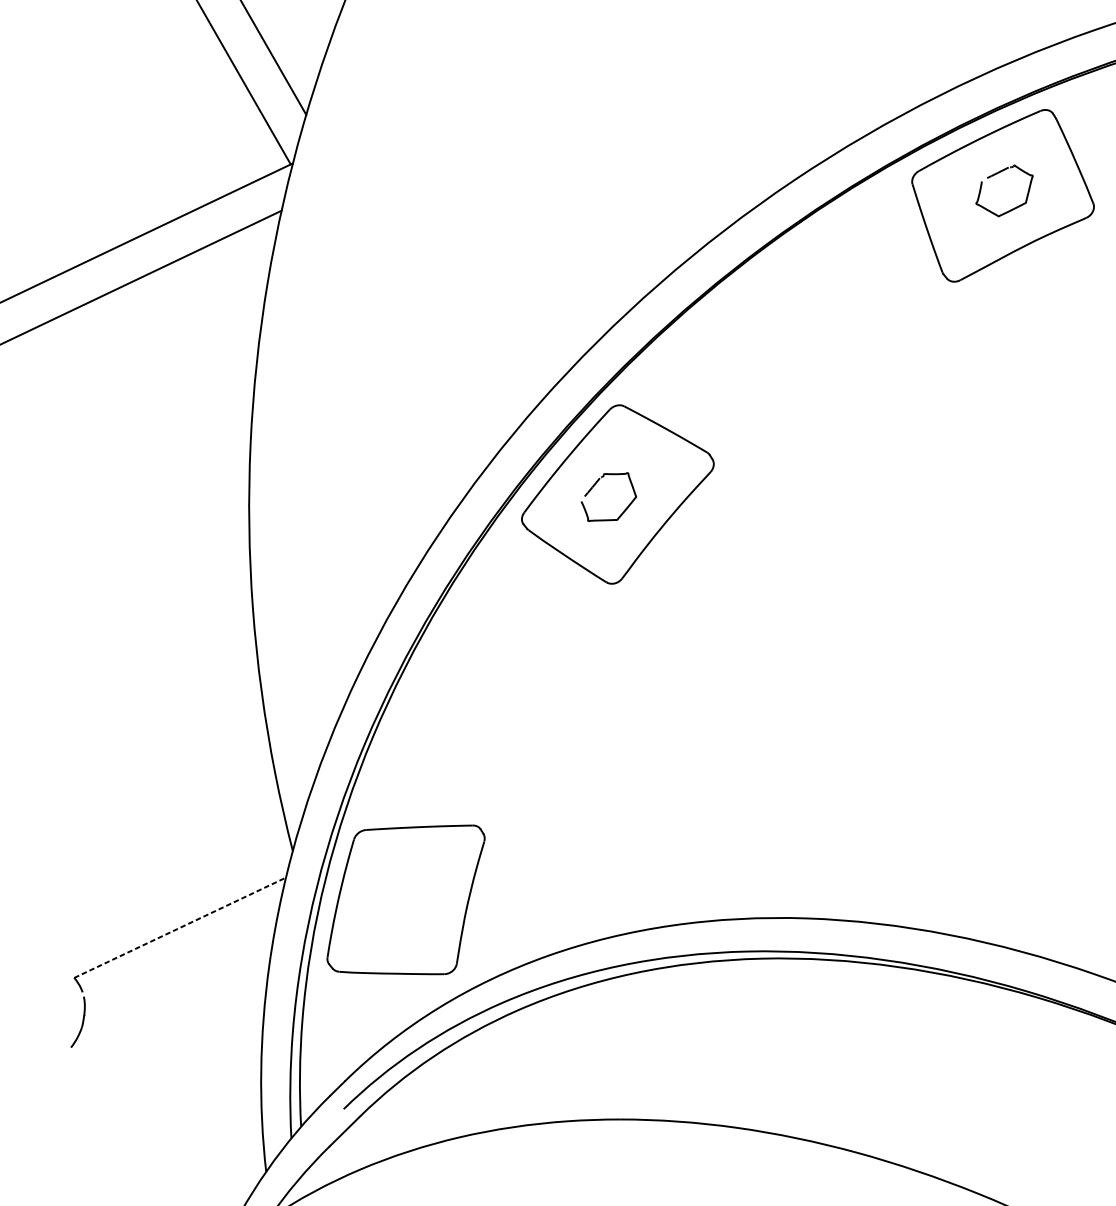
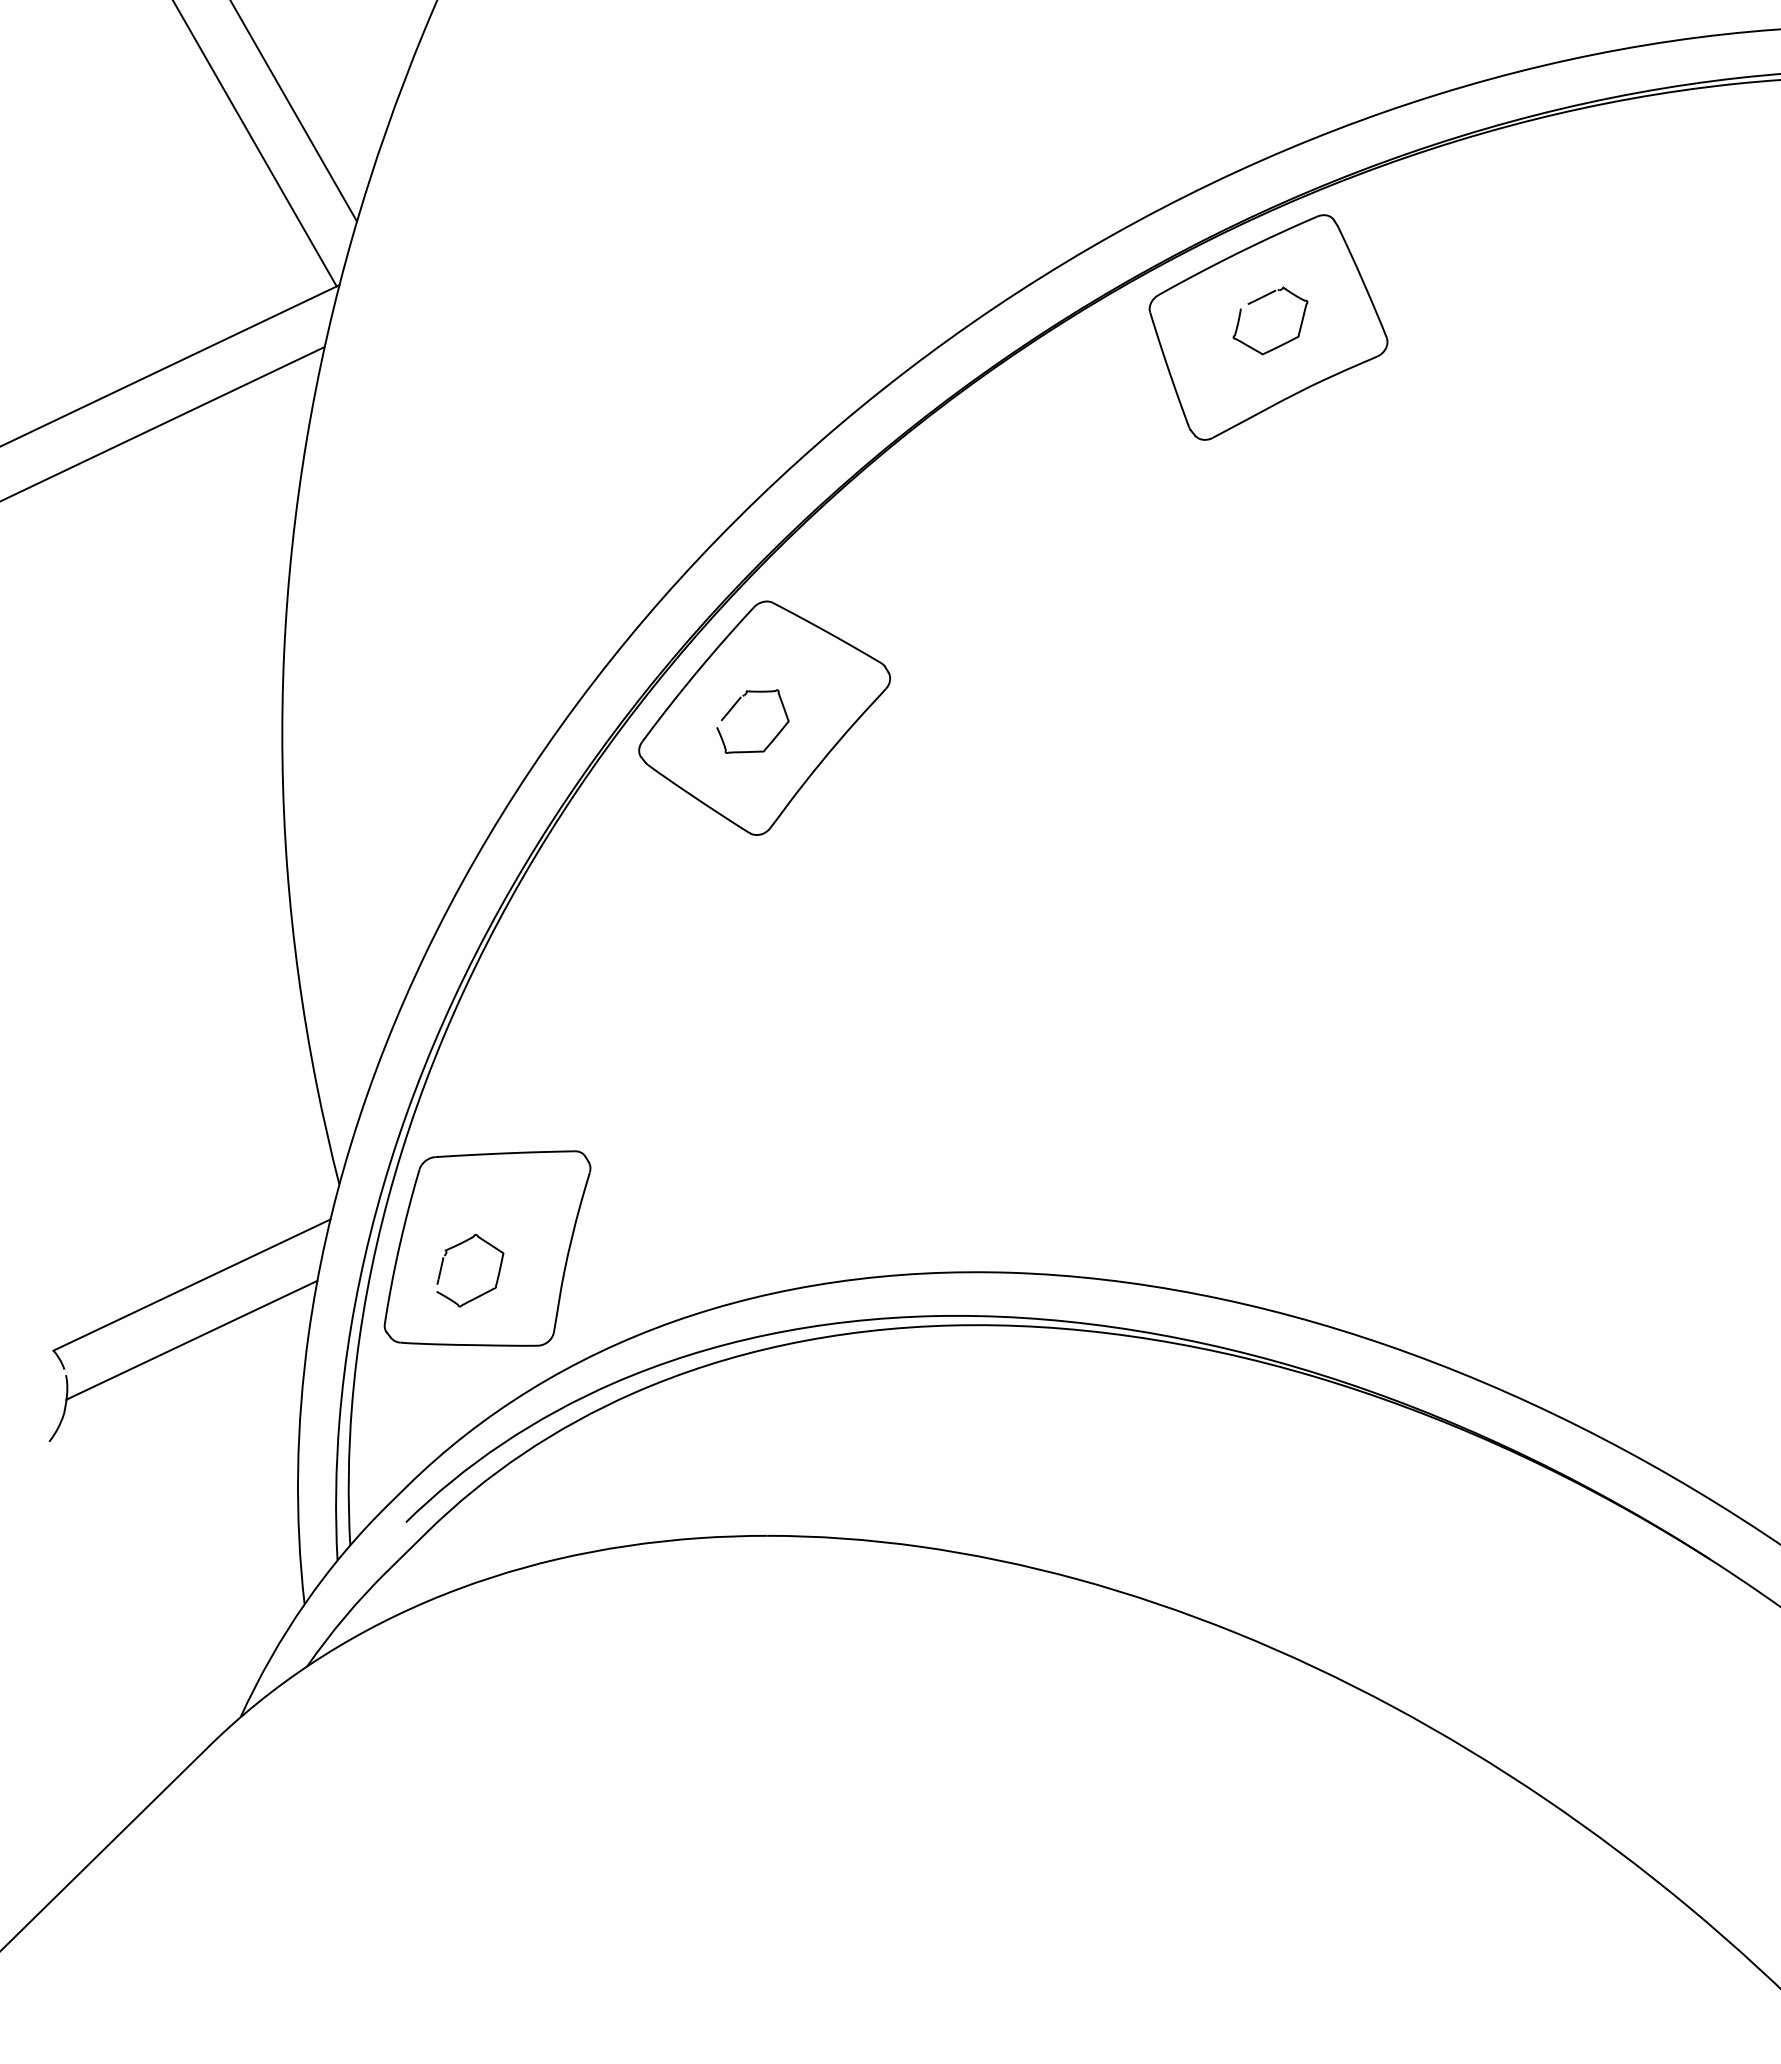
line: (180, 927) -> (192, 1284), dashed -> solid
part: (402, 934) -> (482, 1293), added
line: (179, 969) -> (191, 1339), added

